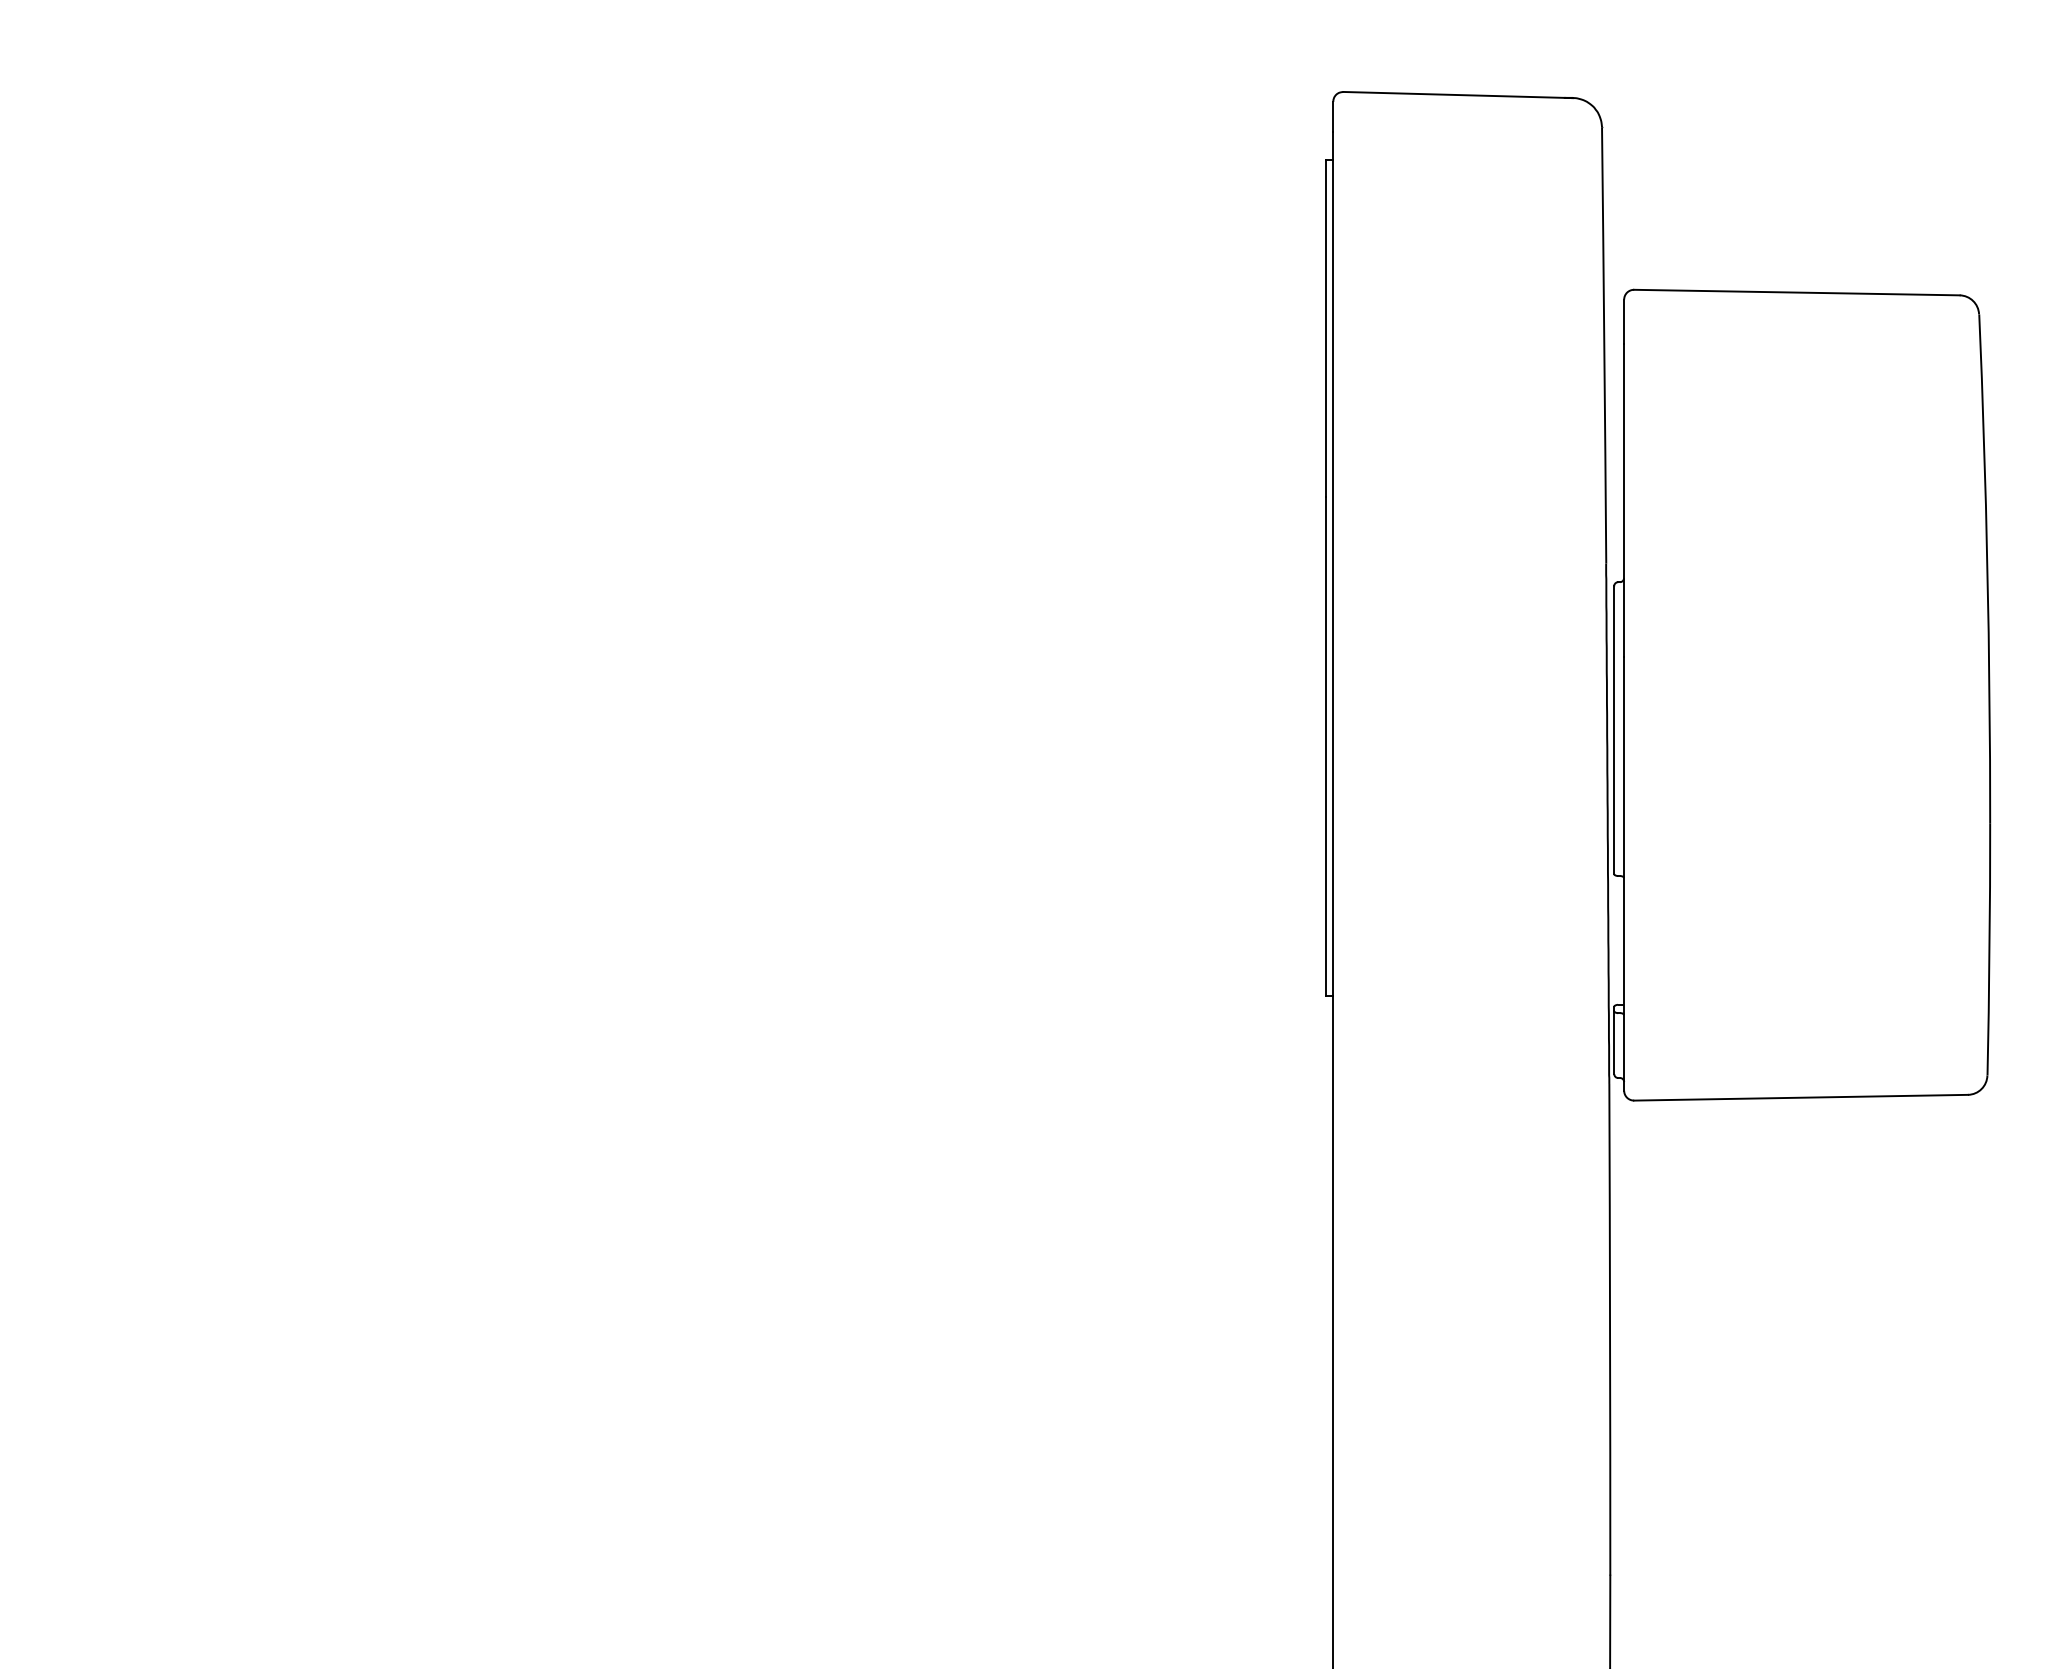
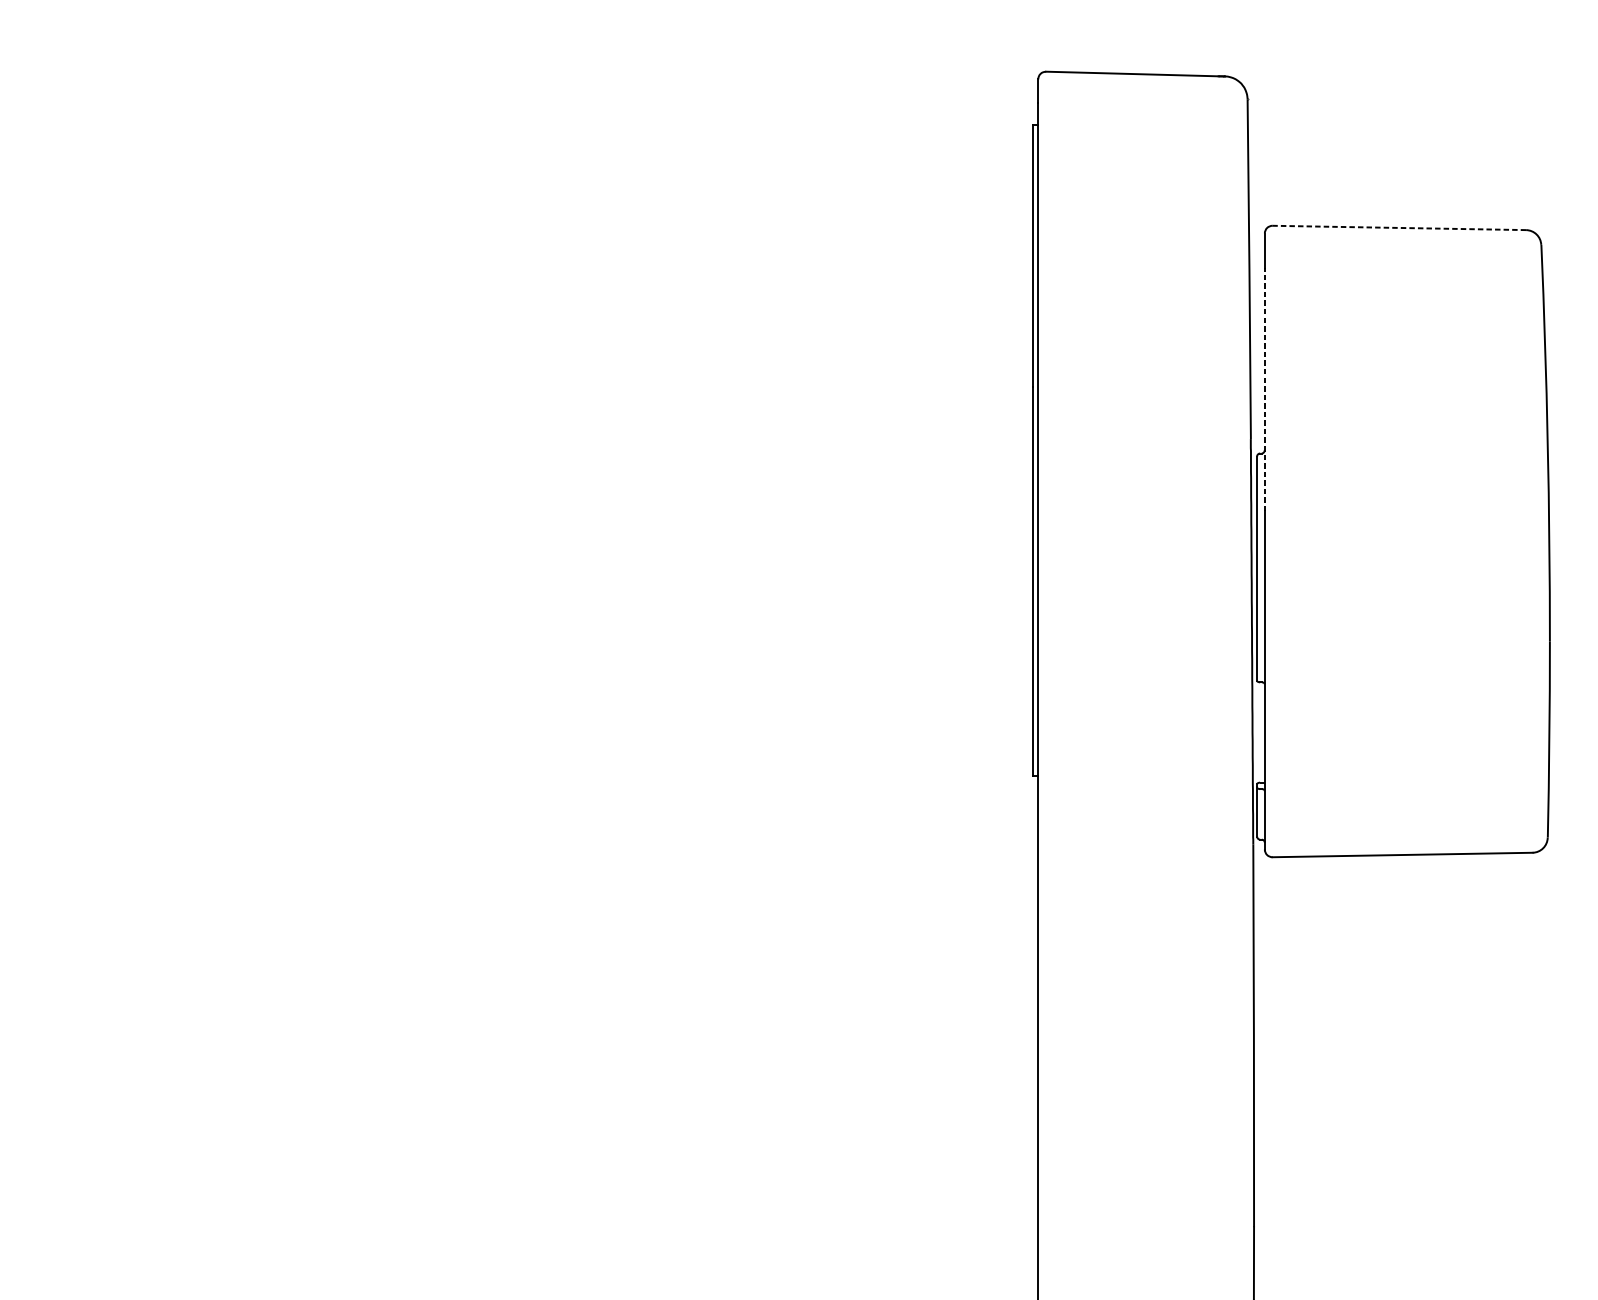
line: (1796, 292) -> (1399, 227), solid -> dashed
line: (1624, 499) -> (1265, 389), solid -> dashed

